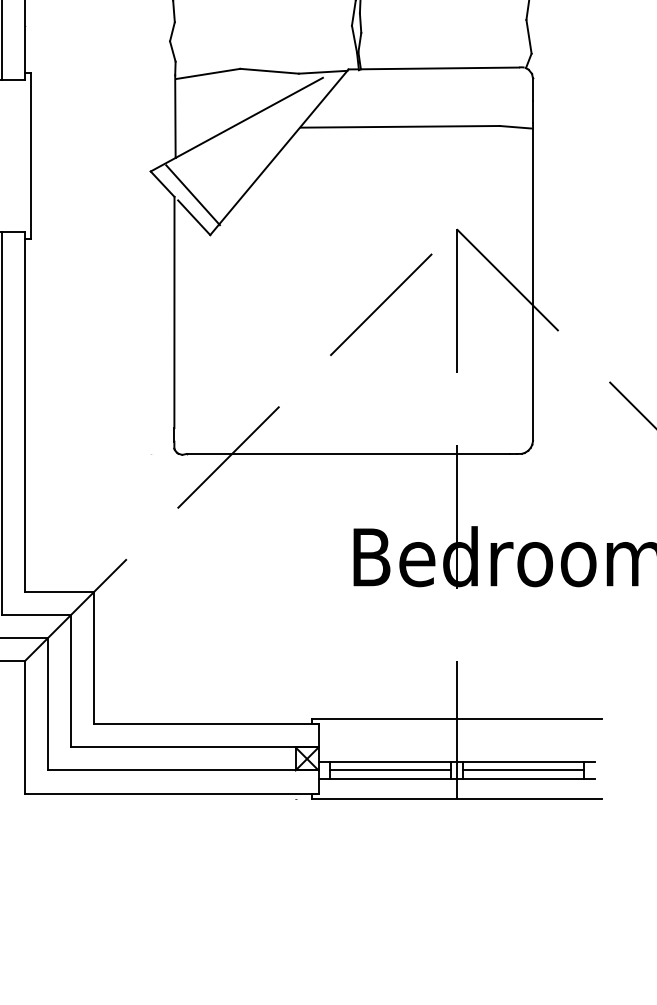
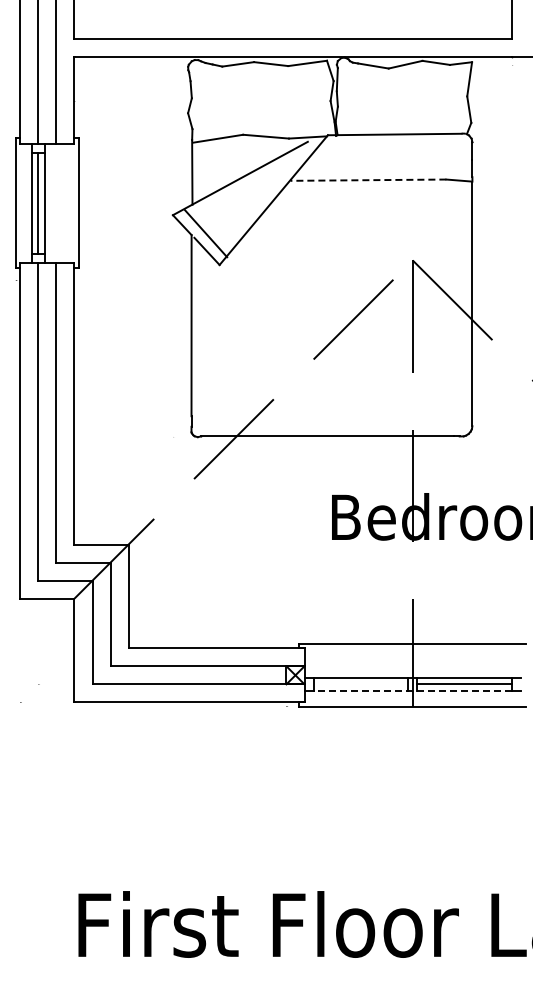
line: (400, 127) -> (368, 180), solid -> dashed
line: (390, 770) -> (360, 684), removed
line: (456, 779) -> (412, 691), solid -> dashed

